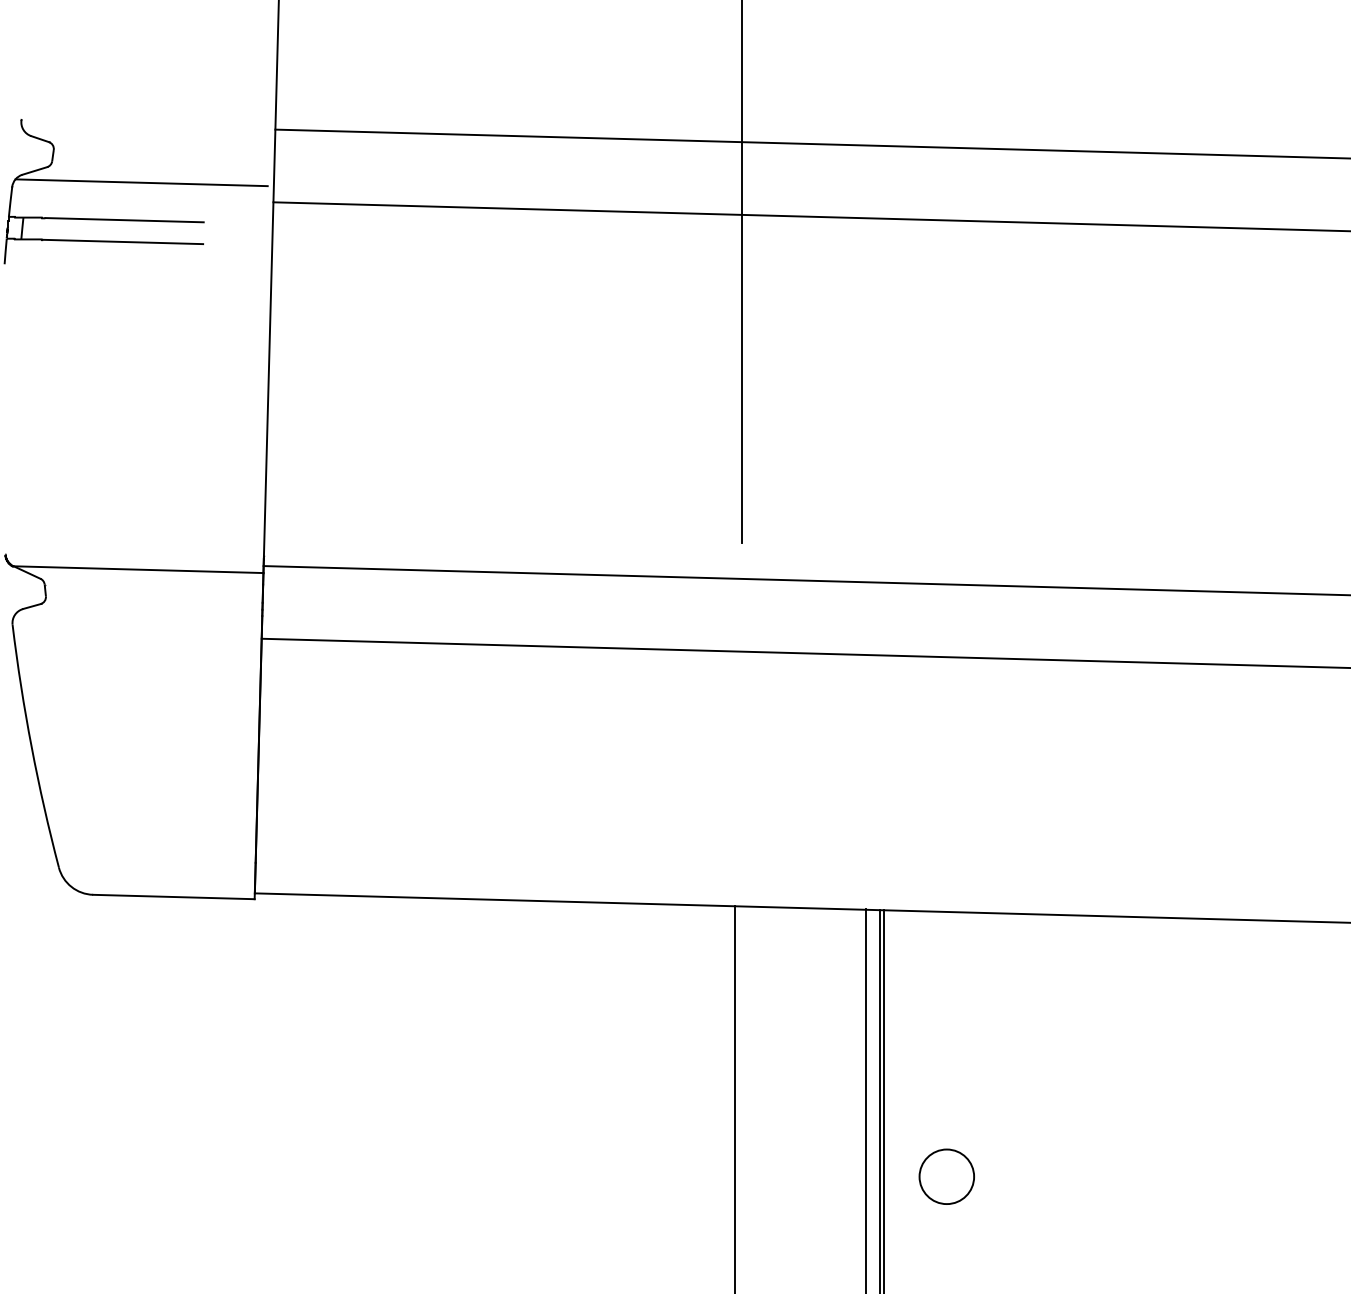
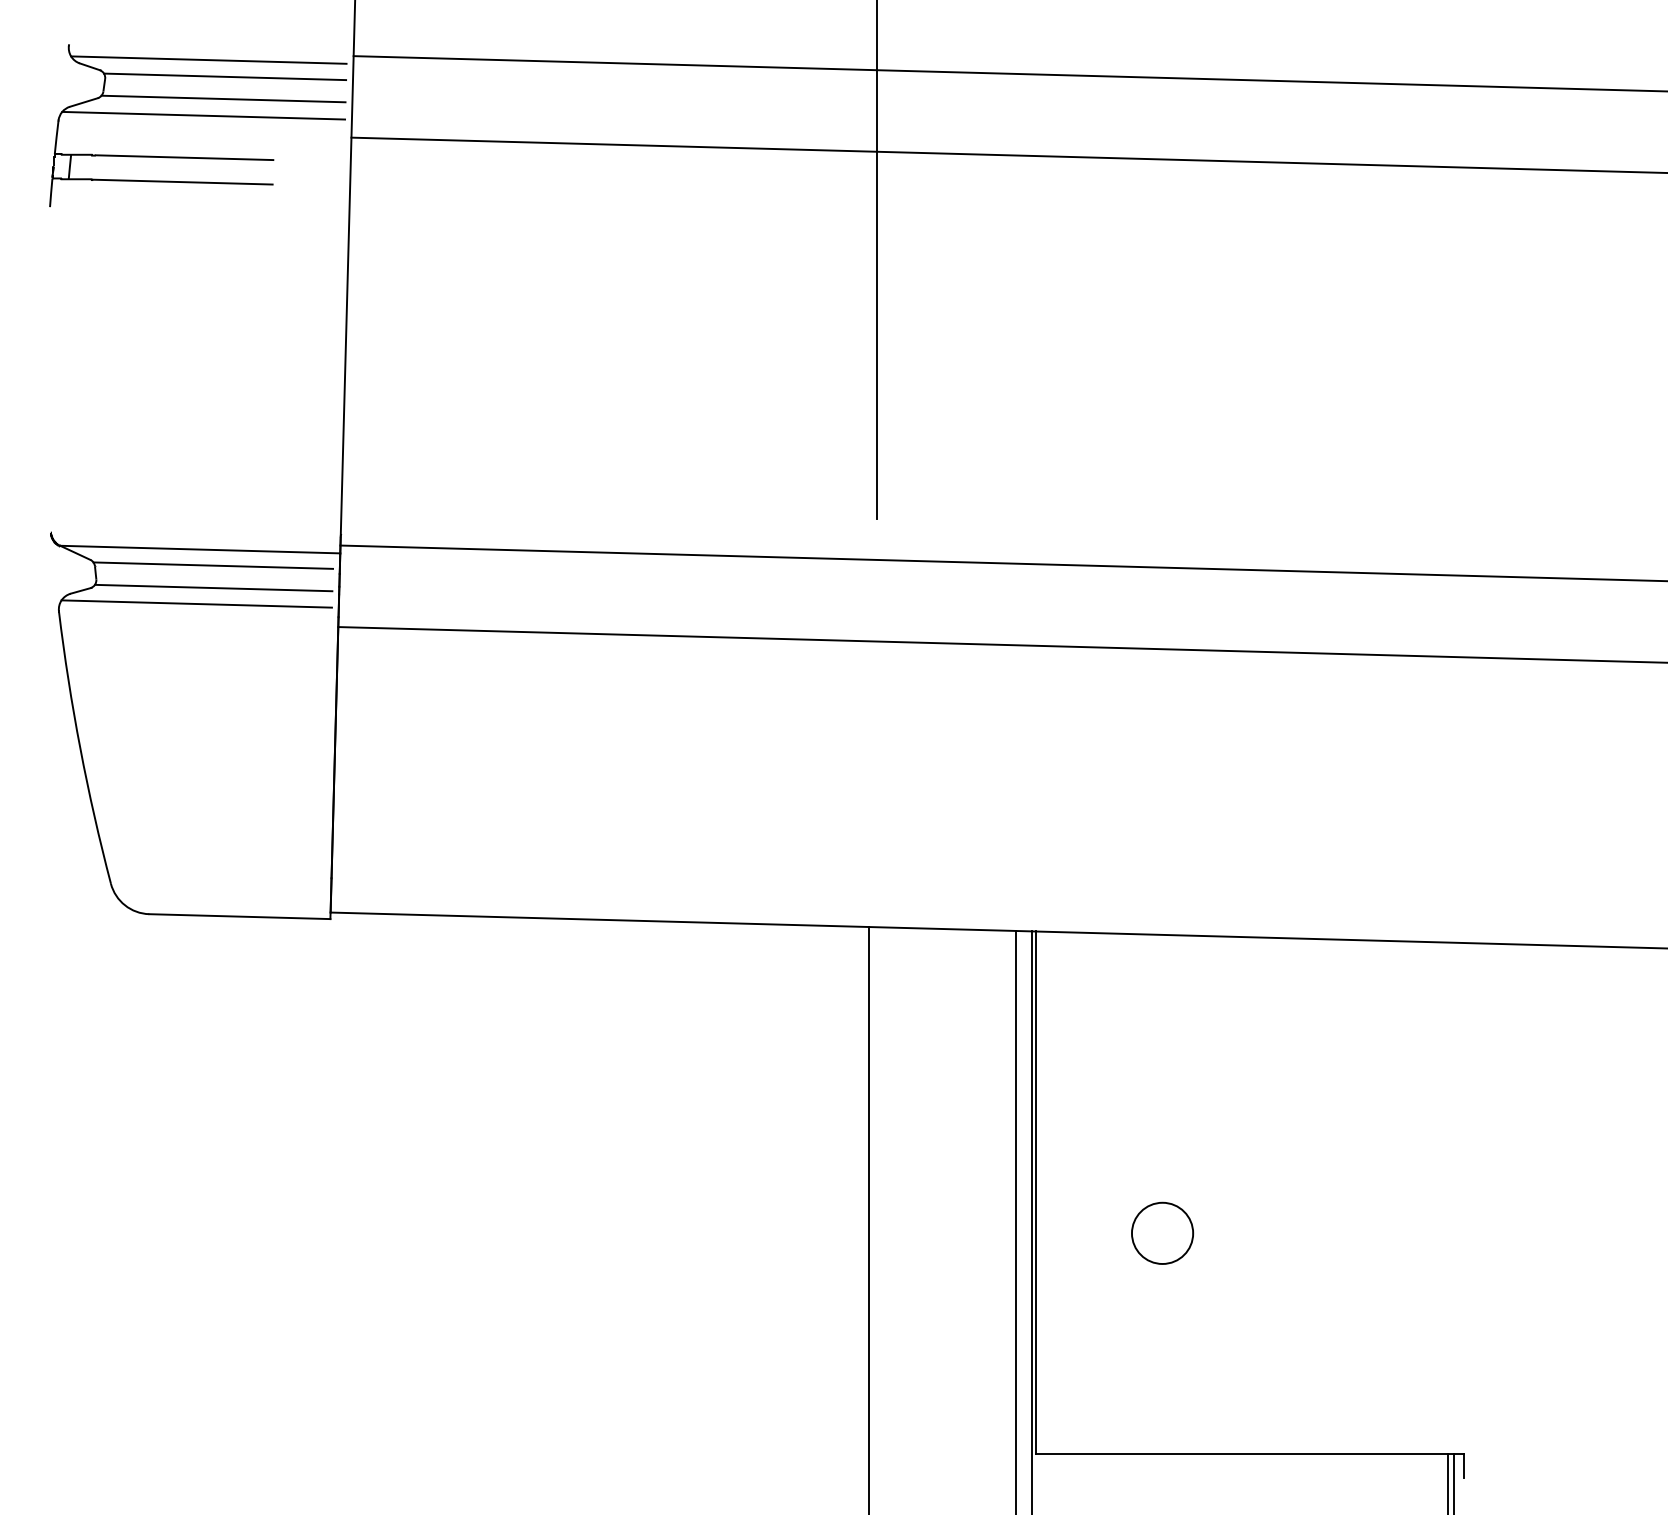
line: (145, 132) -> (208, 59), added
line: (161, 147) -> (225, 76), added
line: (159, 167) -> (223, 98), added
line: (150, 583) -> (213, 565), added
line: (150, 603) -> (213, 587), added
line: (135, 617) -> (196, 603), added
circle: (946, 1176) -> (1162, 1232), moved

